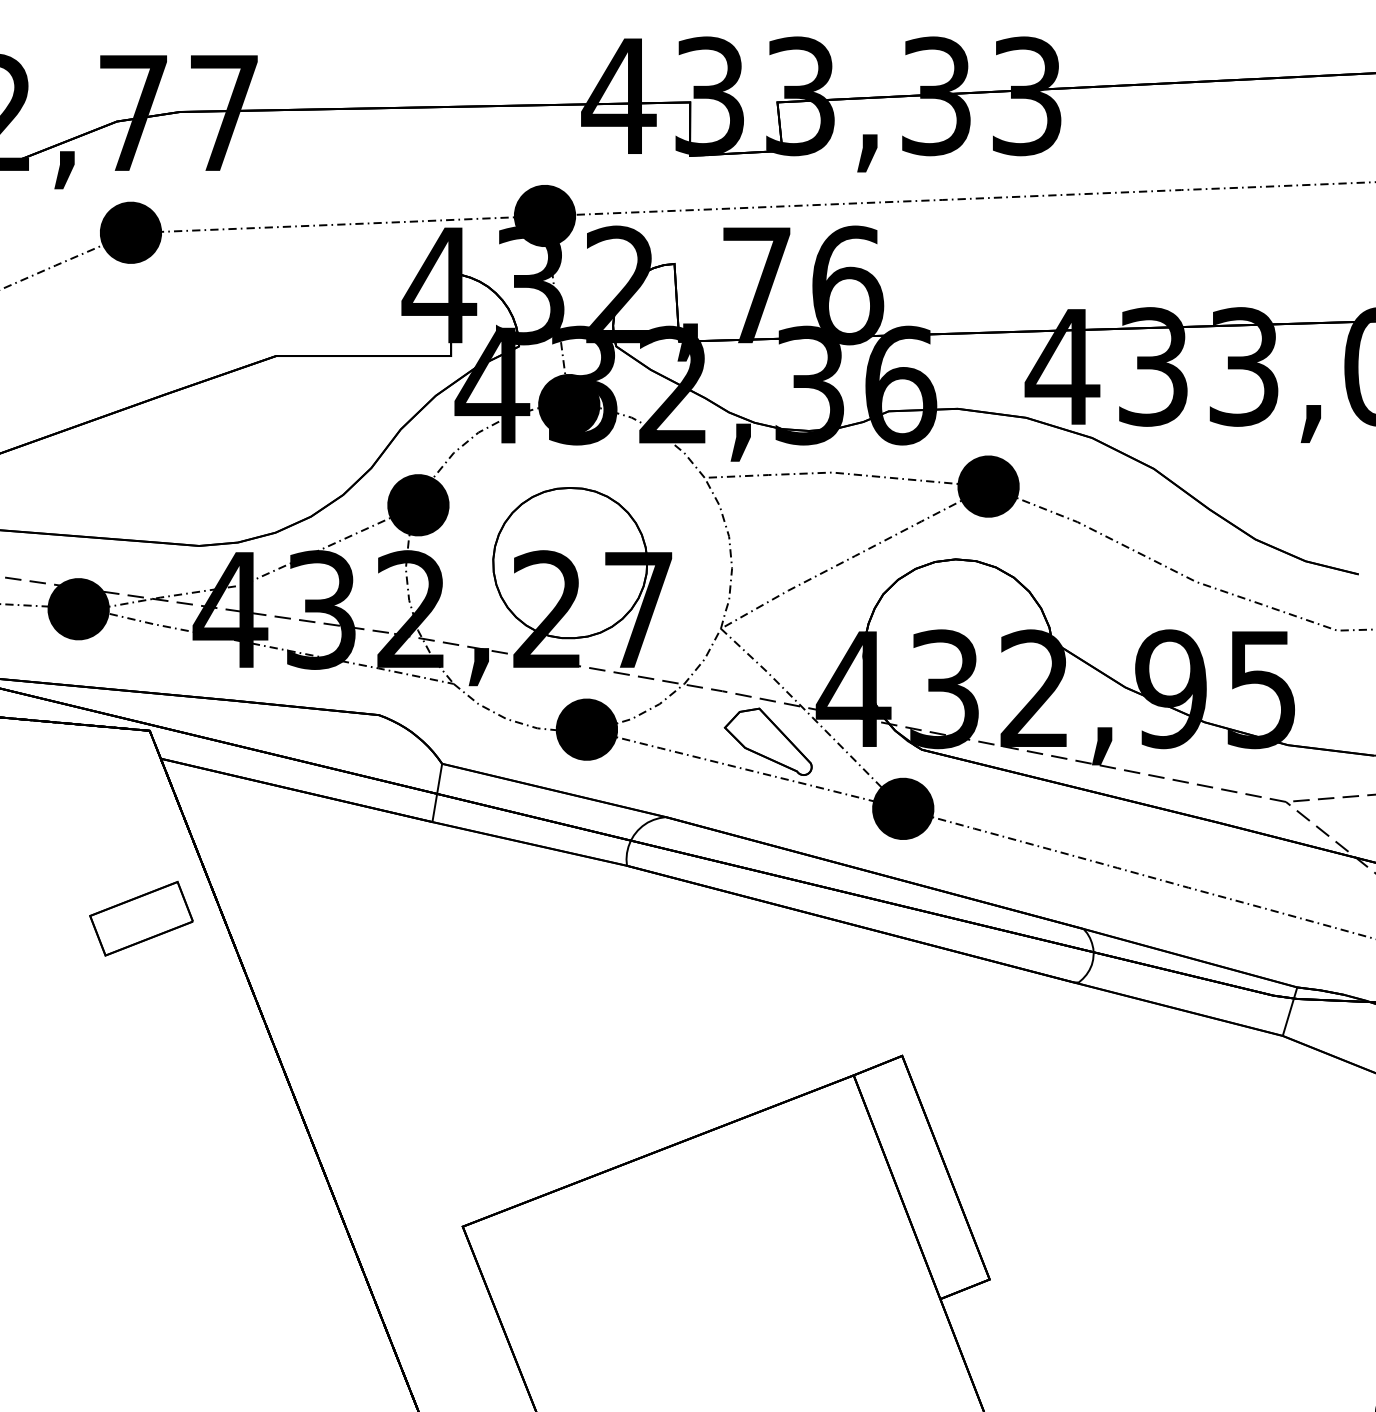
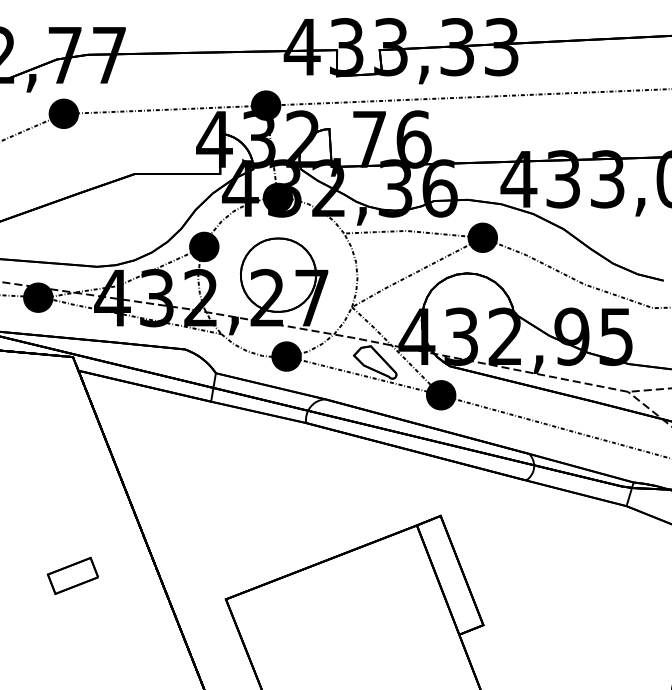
part: (140, 917) -> (72, 575), moved

